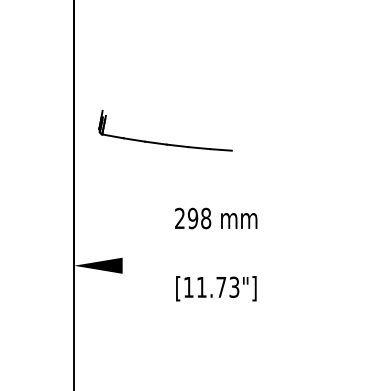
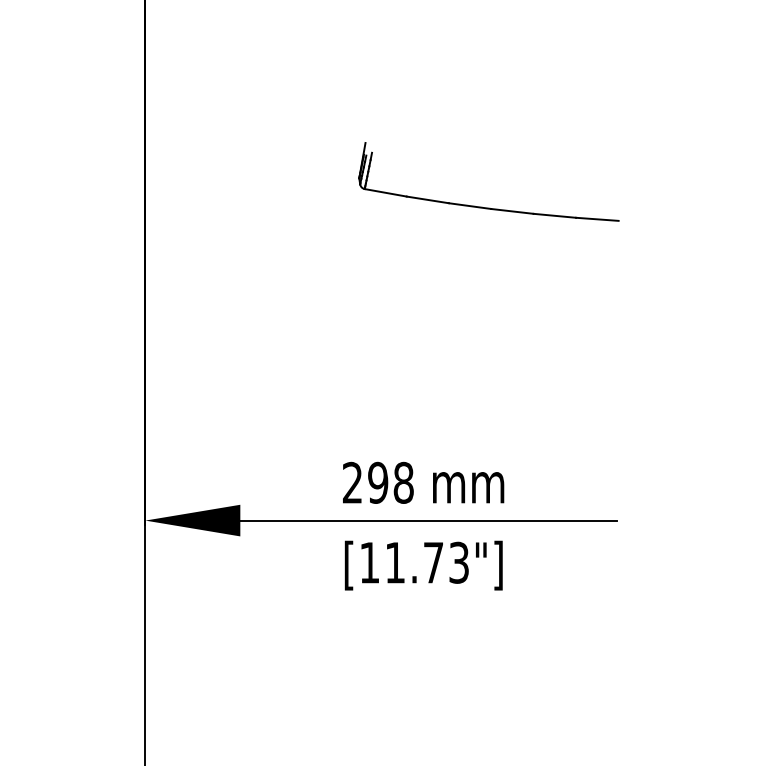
part: (160, 142) -> (478, 204), moved
text: (216, 218) -> (424, 482), moved
line: (218, 265) -> (427, 520), added

